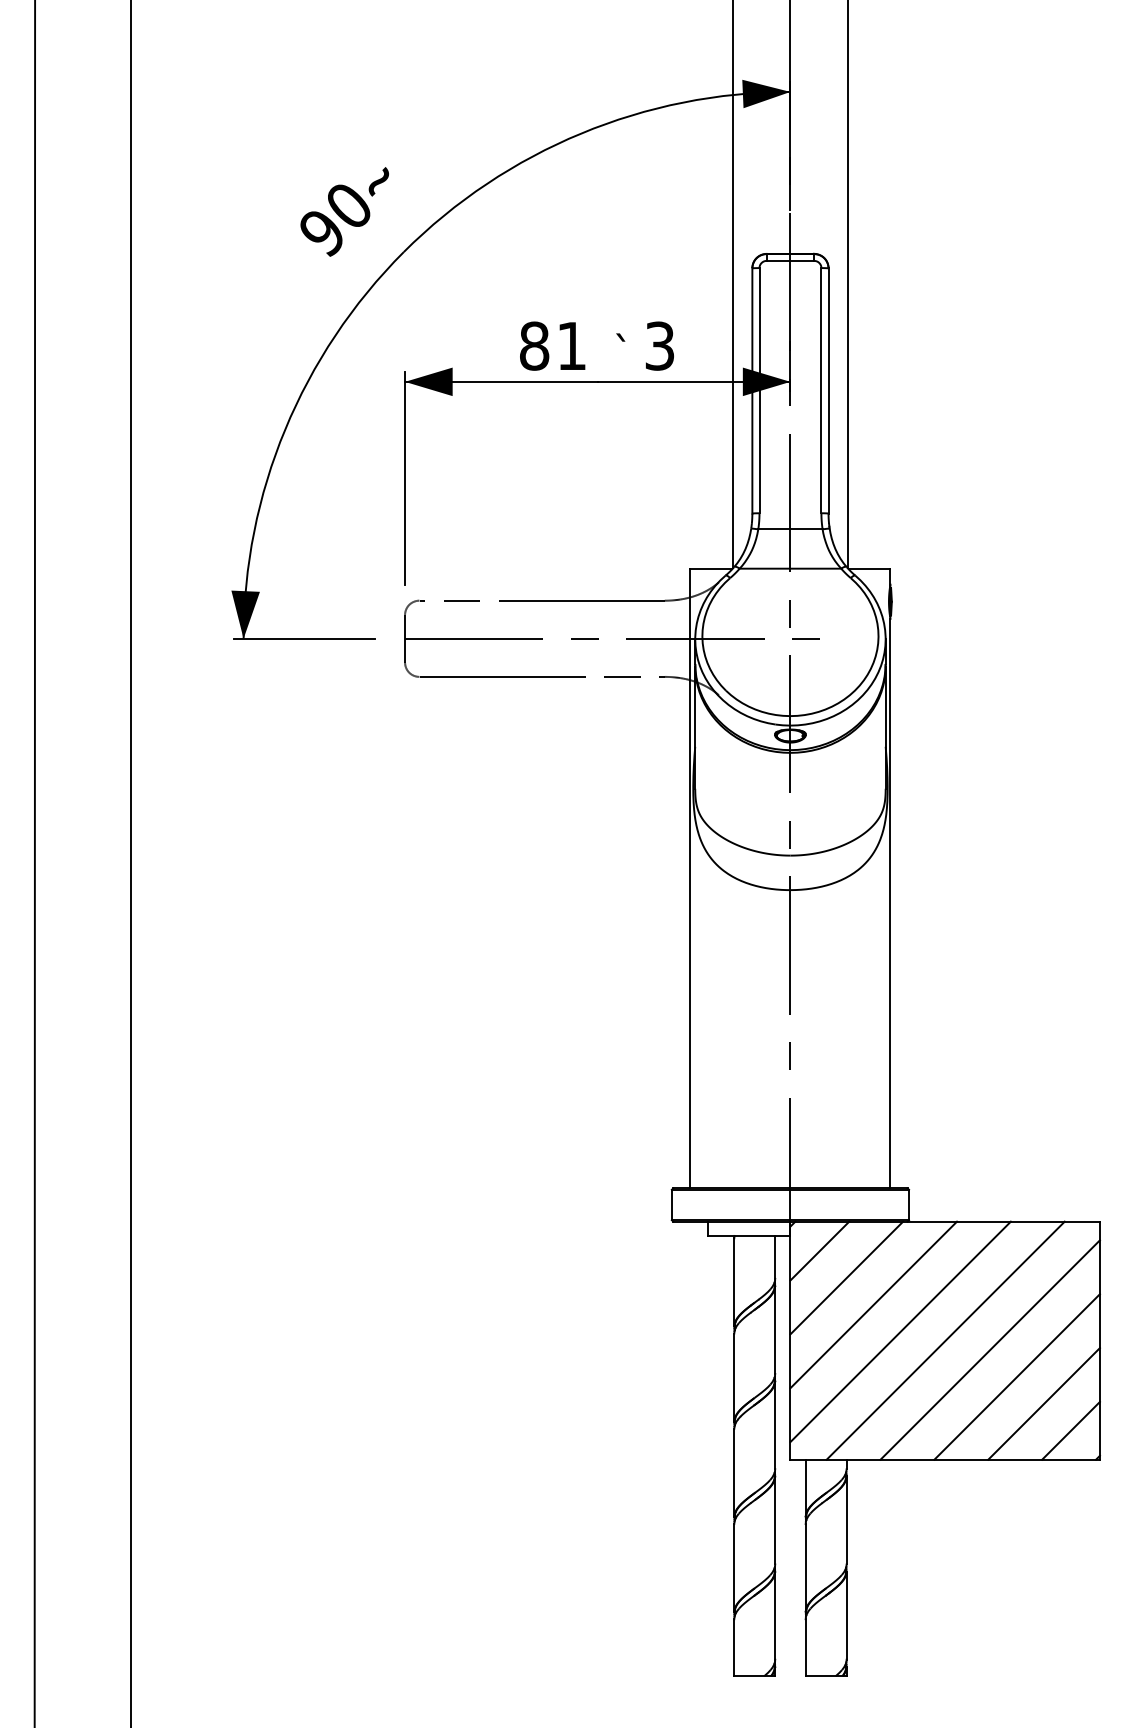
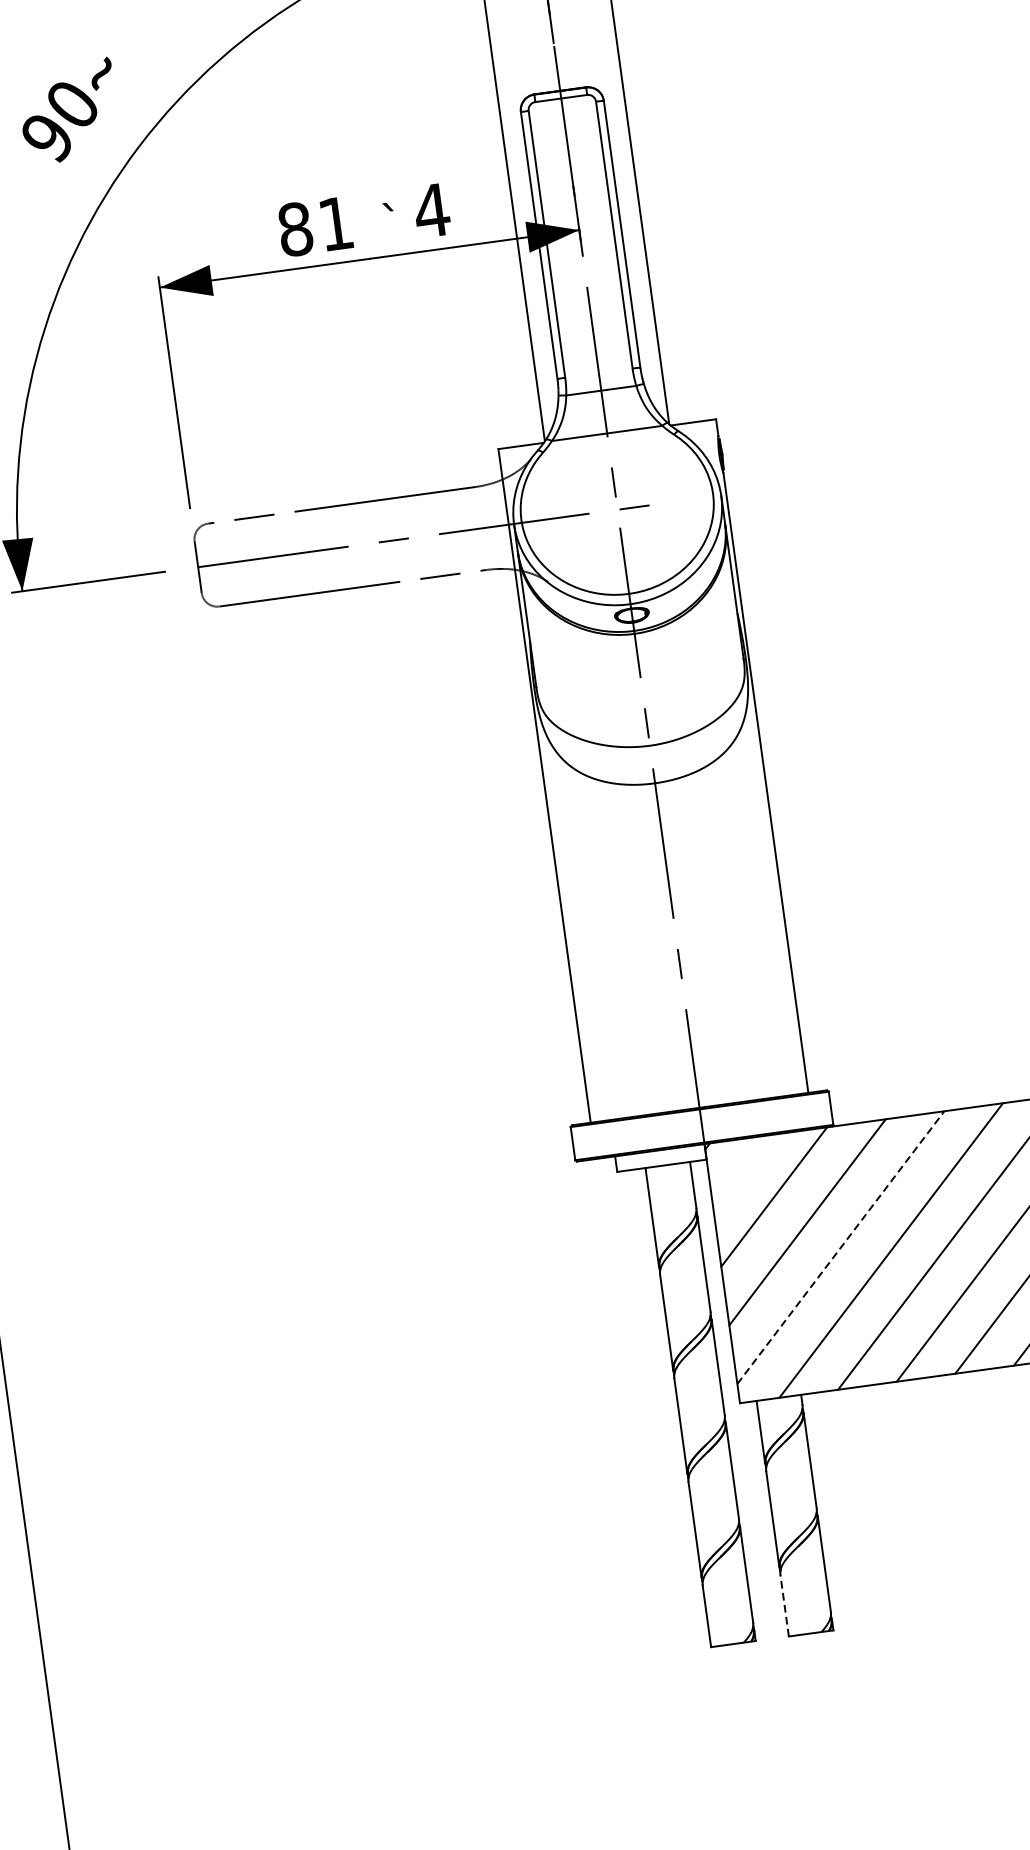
text: (659, 345) -> (431, 210), 3 -> 4
line: (819, 1250) -> (740, 1171), removed
line: (900, 1331) -> (840, 1247), solid -> dashed
line: (805, 1647) -> (784, 1605), solid -> dashed

